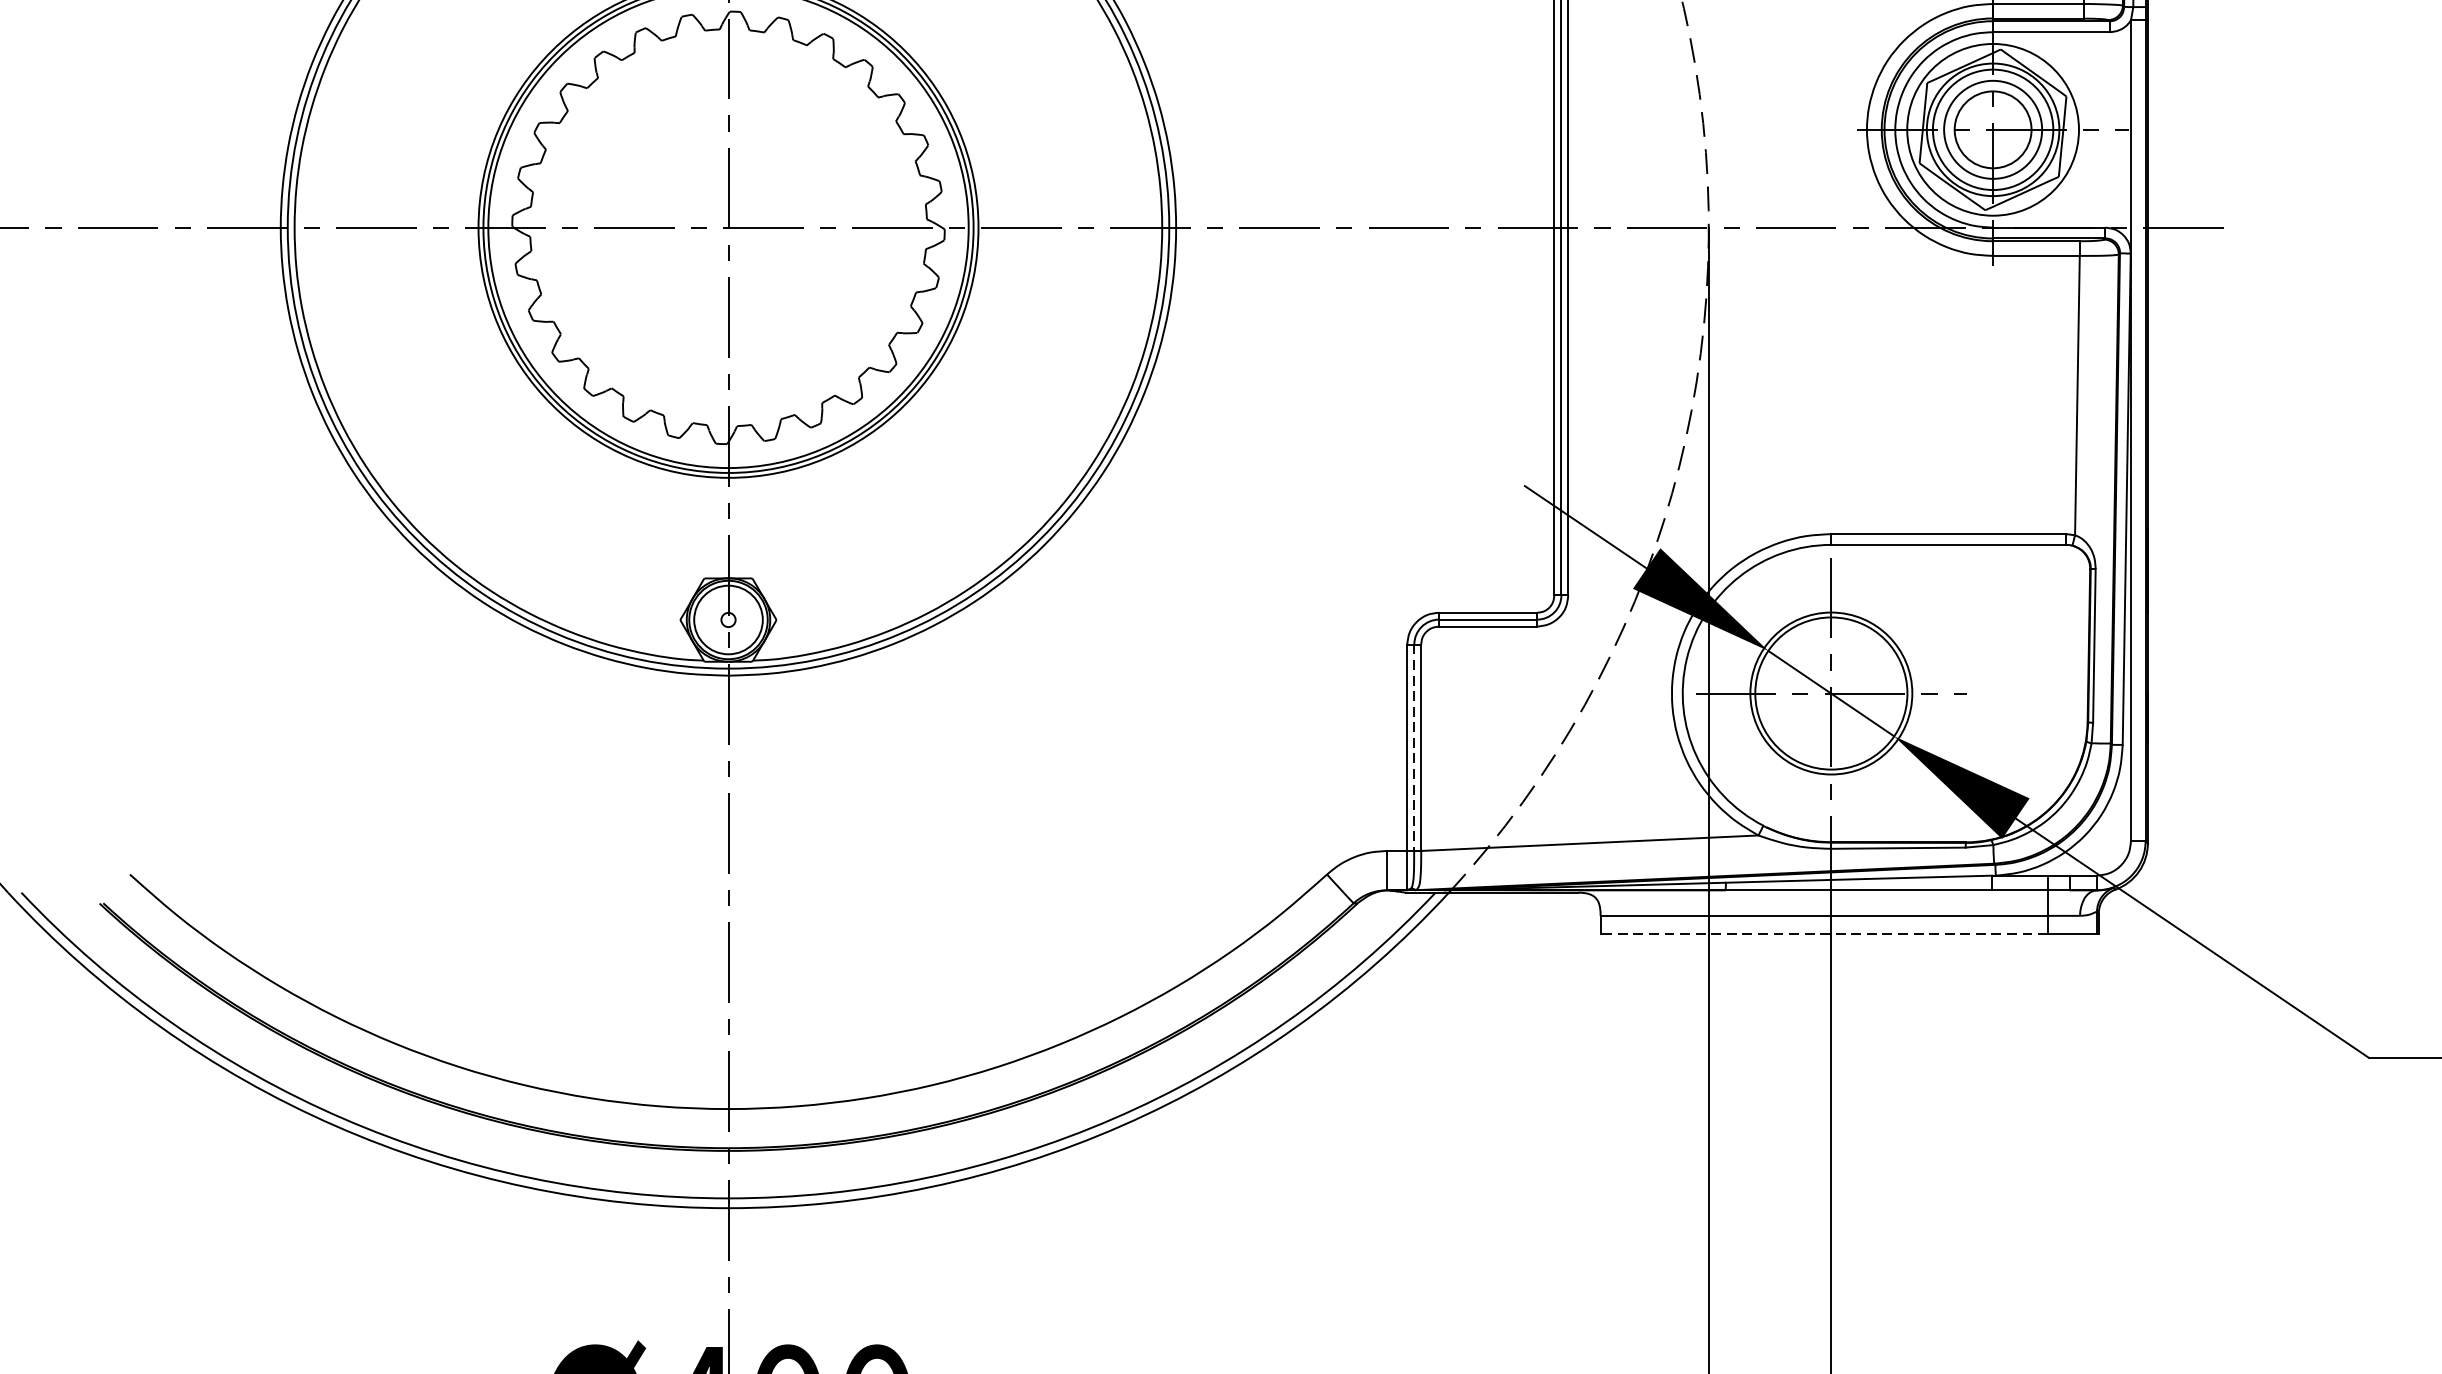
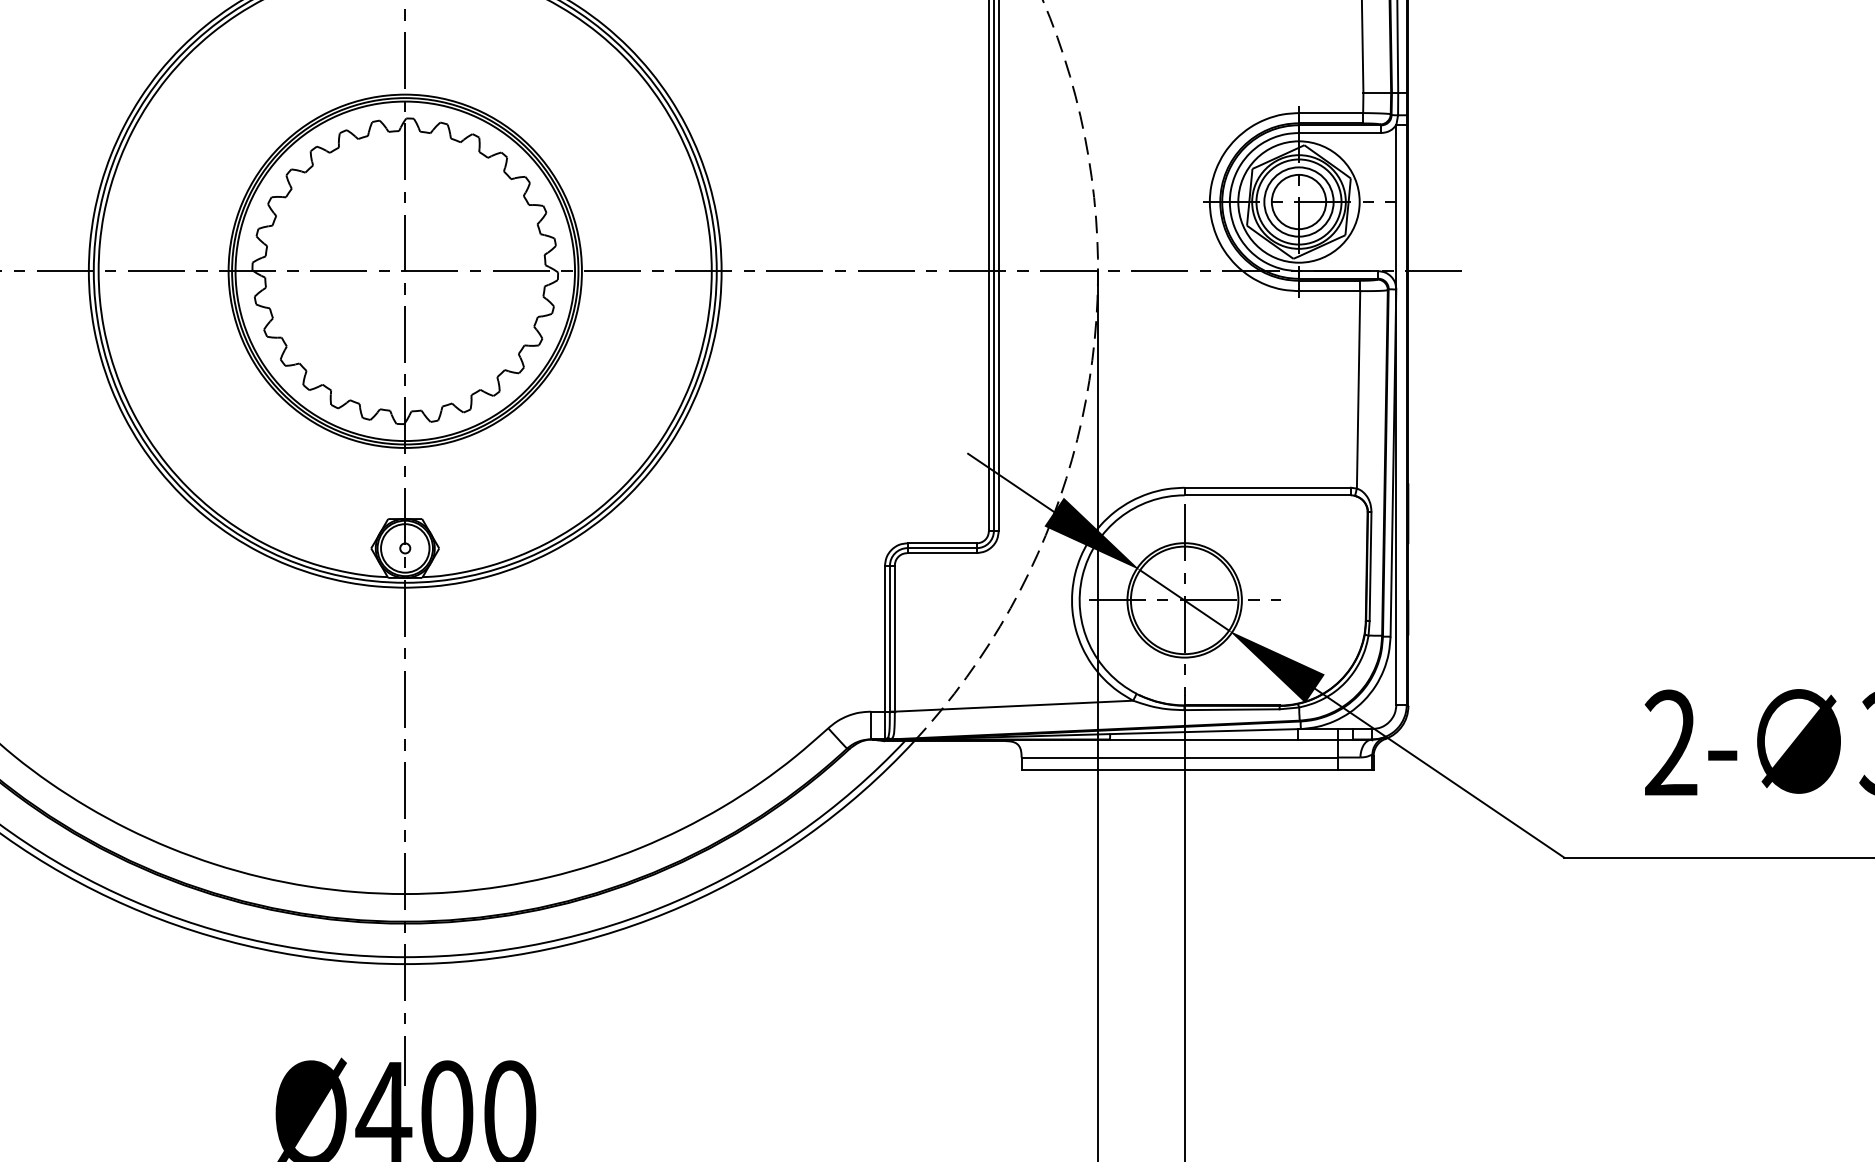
line: (1413, 747) -> (889, 638), dashed -> solid
line: (1824, 934) -> (1179, 770), dashed -> solid

